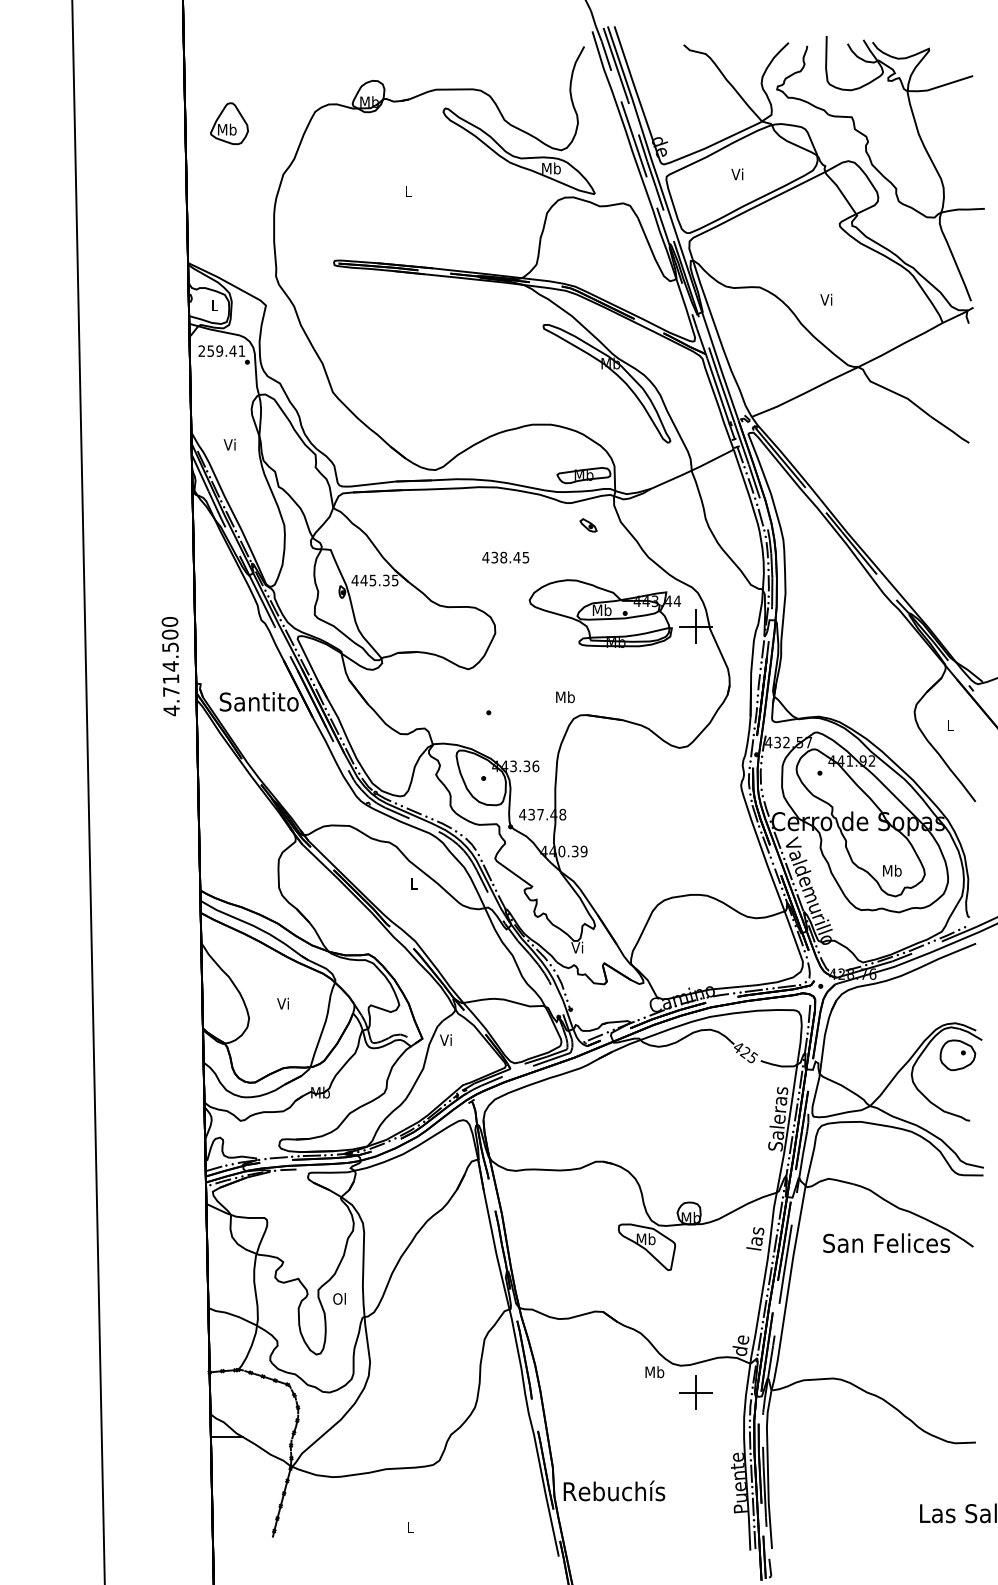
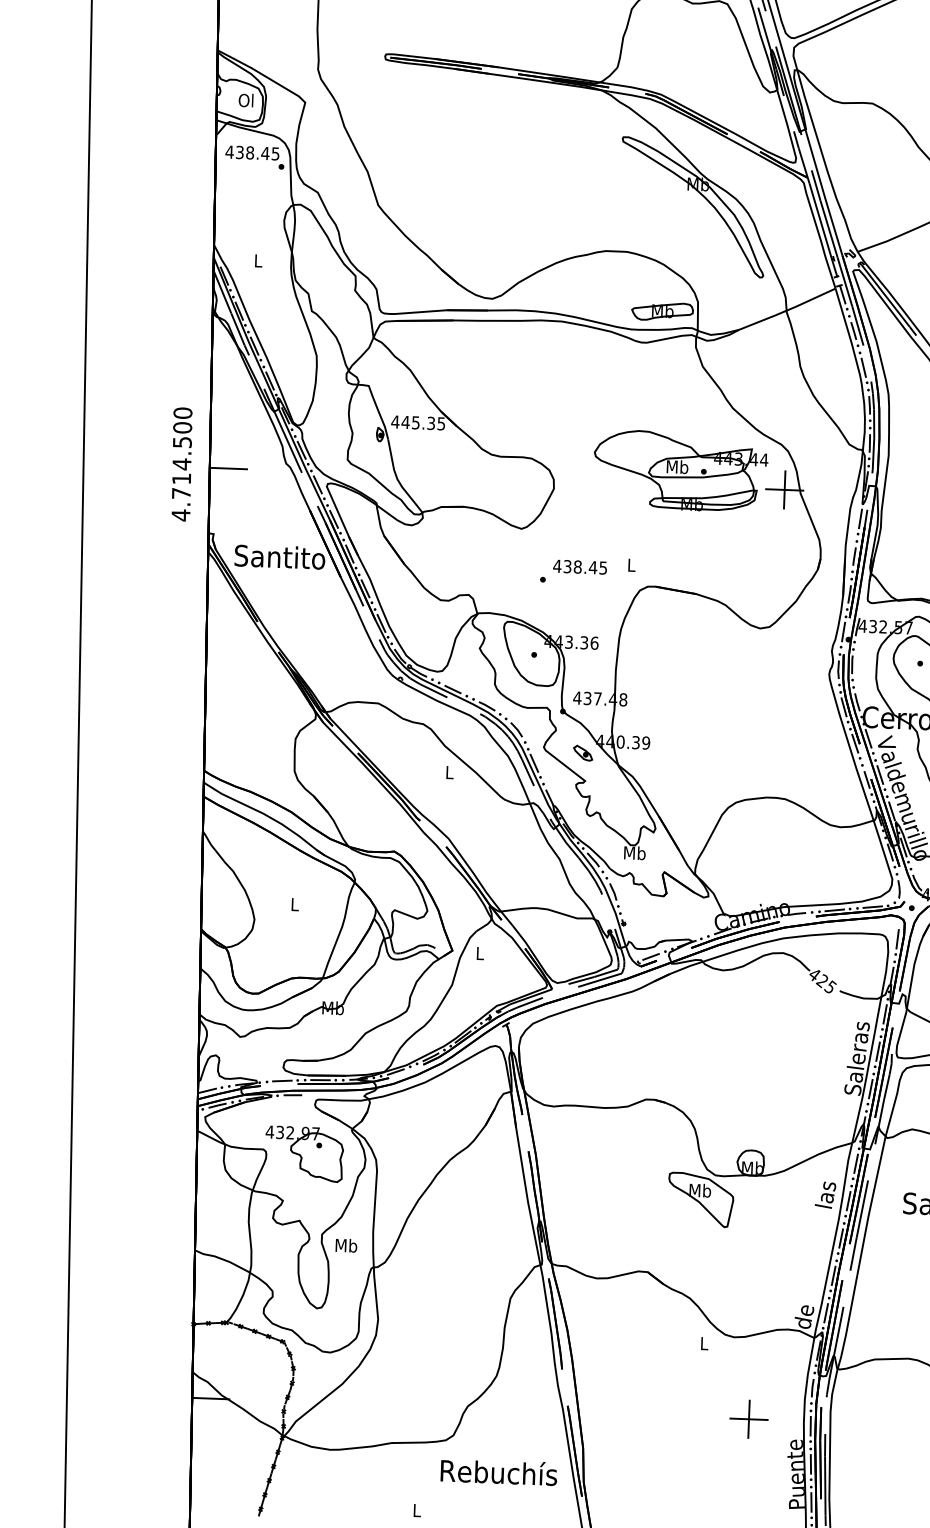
text: (214, 305) -> (246, 100), L -> Ol
text: (221, 350) -> (252, 152), 259.41 -> 438.45
text: (229, 444) -> (257, 260), Vi -> L
part: (588, 525) -> (583, 753), moved
text: (505, 557) -> (579, 566), moved
line: (211, 626) -> (228, 468), added
text: (170, 666) -> (181, 464), moved
text: (565, 697) -> (631, 565), Mb -> L
text: (577, 947) -> (634, 852), Vi -> Mb
text: (282, 1003) -> (293, 904), Vi -> L
text: (445, 1039) -> (478, 952), Vi -> L
part: (300, 1220) -> (304, 1153), added
text: (339, 1298) -> (345, 1245), Ol -> Mb
text: (654, 1372) -> (703, 1343), Mb -> L
part: (695, 1392) -> (748, 1419), moved
text: (614, 1490) -> (499, 1471), moved

